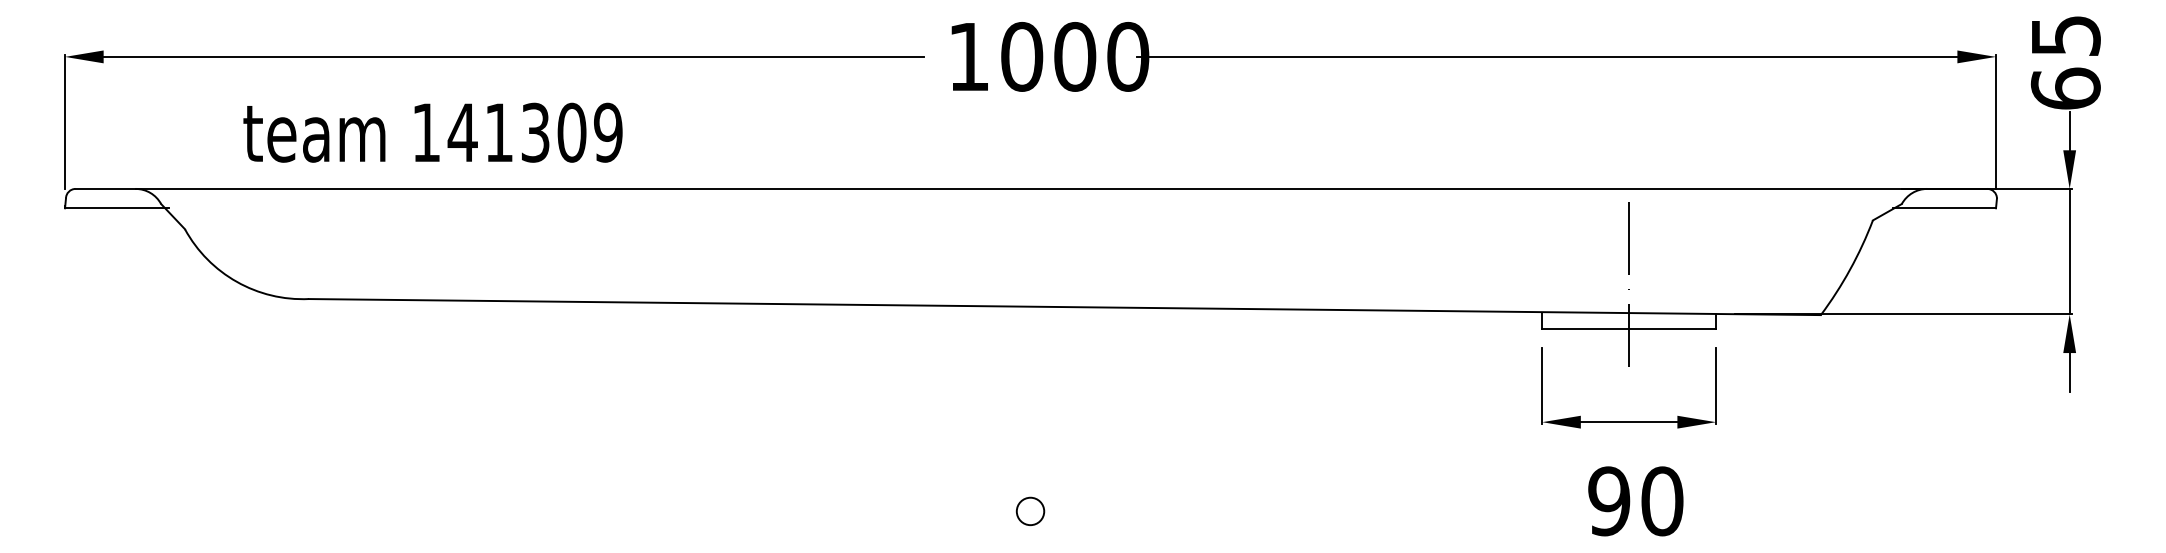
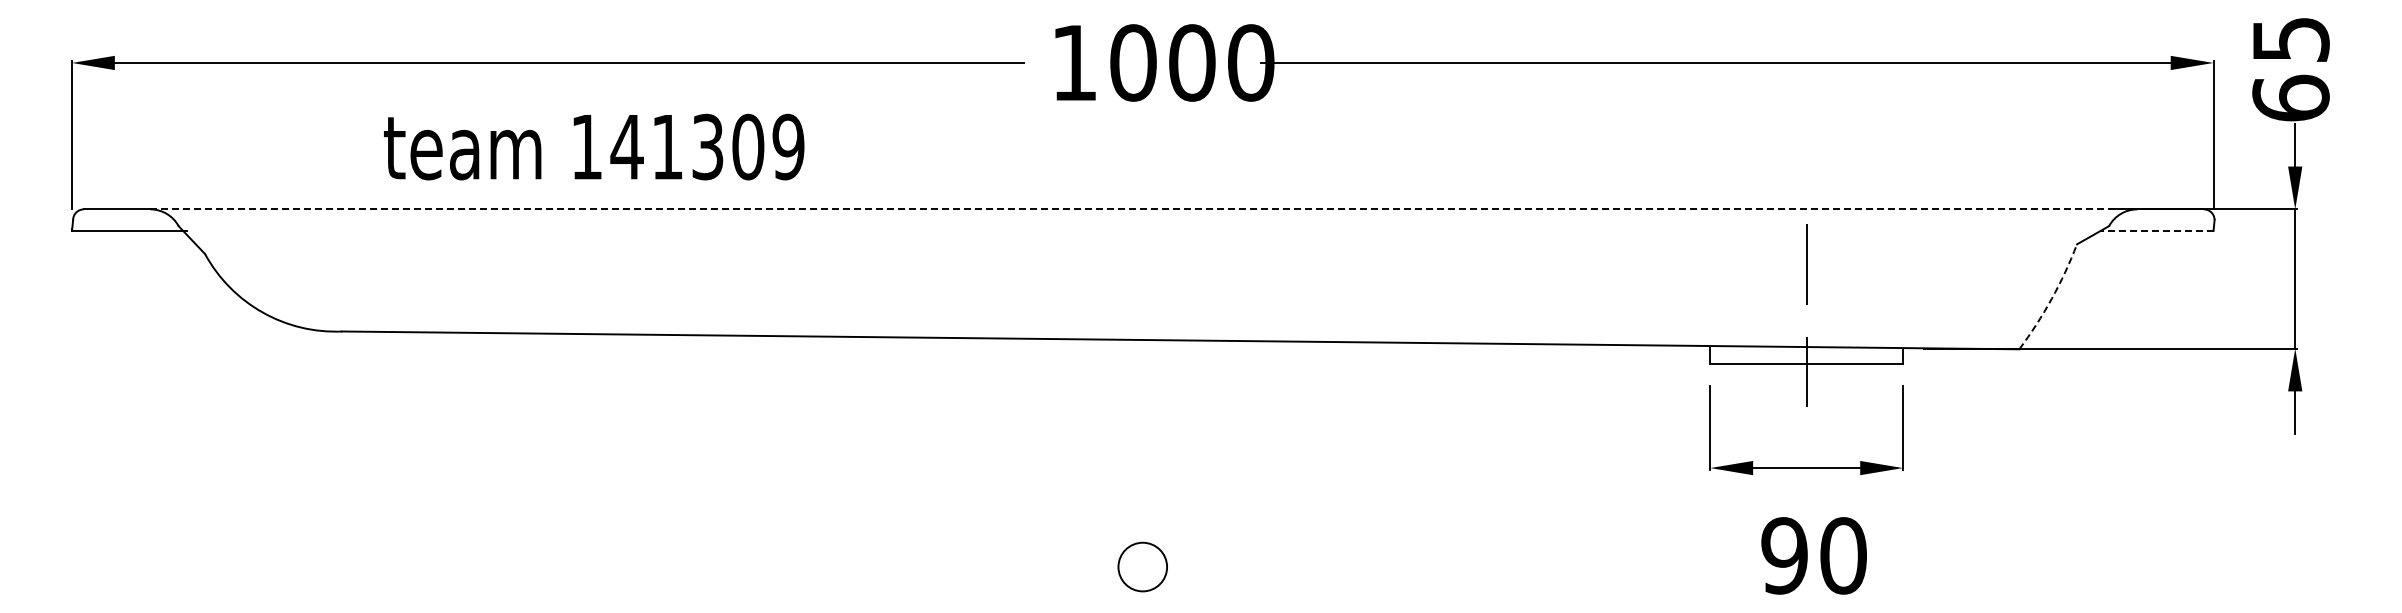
text: (433, 132) -> (594, 146), moved
line: (1032, 189) -> (1144, 209), solid -> dashed
line: (1944, 207) -> (2156, 230), solid -> dashed
arc: (1849, 269) -> (2051, 298), solid -> dashed
circle: (1030, 510) -> (1142, 566), size x1.6

